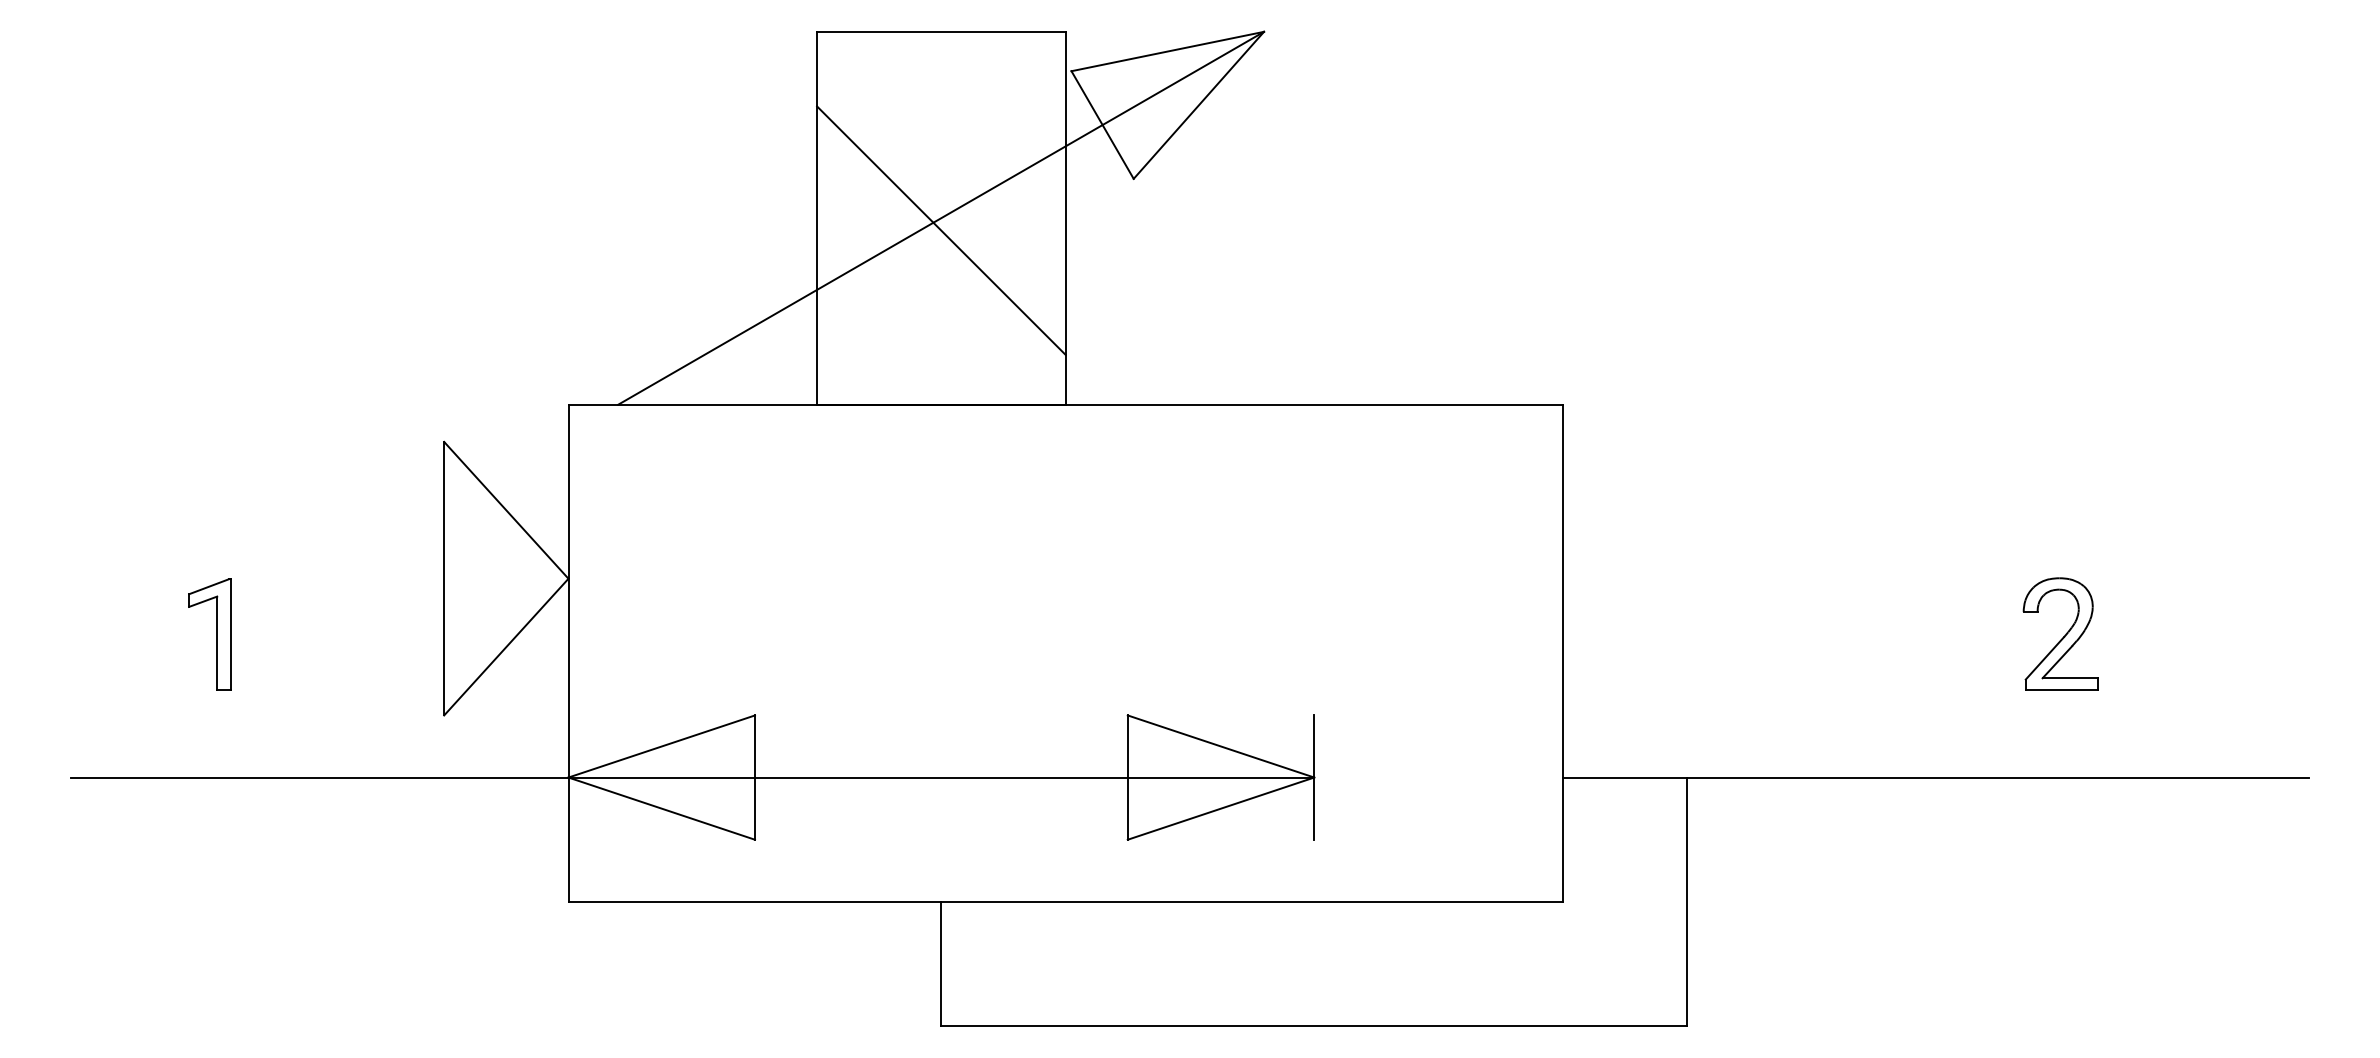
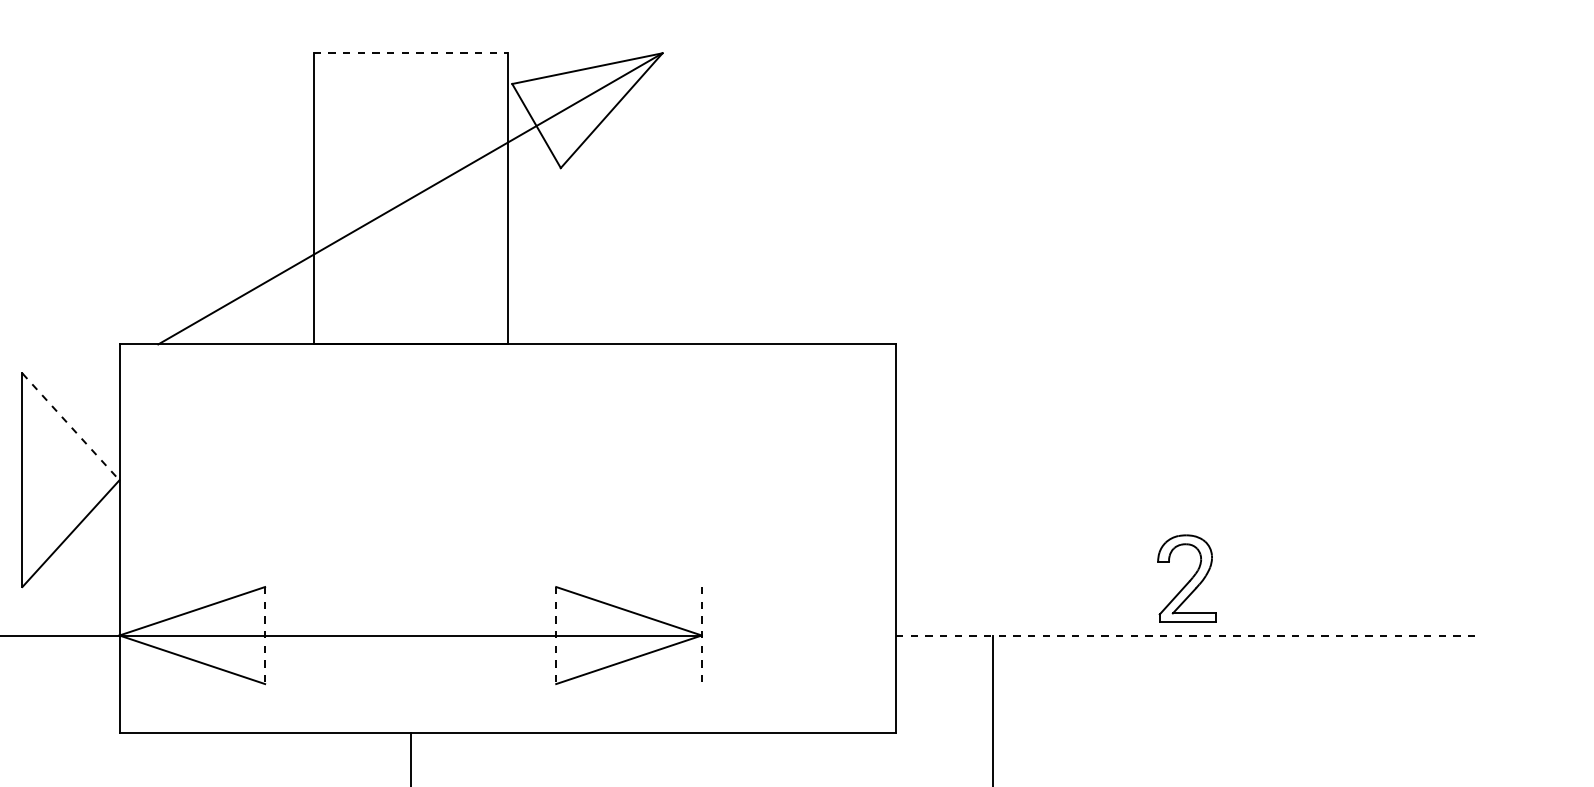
line: (941, 31) -> (410, 53), solid -> dashed
line: (941, 230) -> (410, 208), removed
line: (506, 510) -> (71, 427), solid -> dashed
part: (2060, 633) -> (1186, 578), moved
line: (1935, 777) -> (1186, 635), solid -> dashed
line: (754, 778) -> (264, 636), solid -> dashed
line: (1127, 778) -> (555, 636), solid -> dashed
line: (1314, 778) -> (701, 636), solid -> dashed

